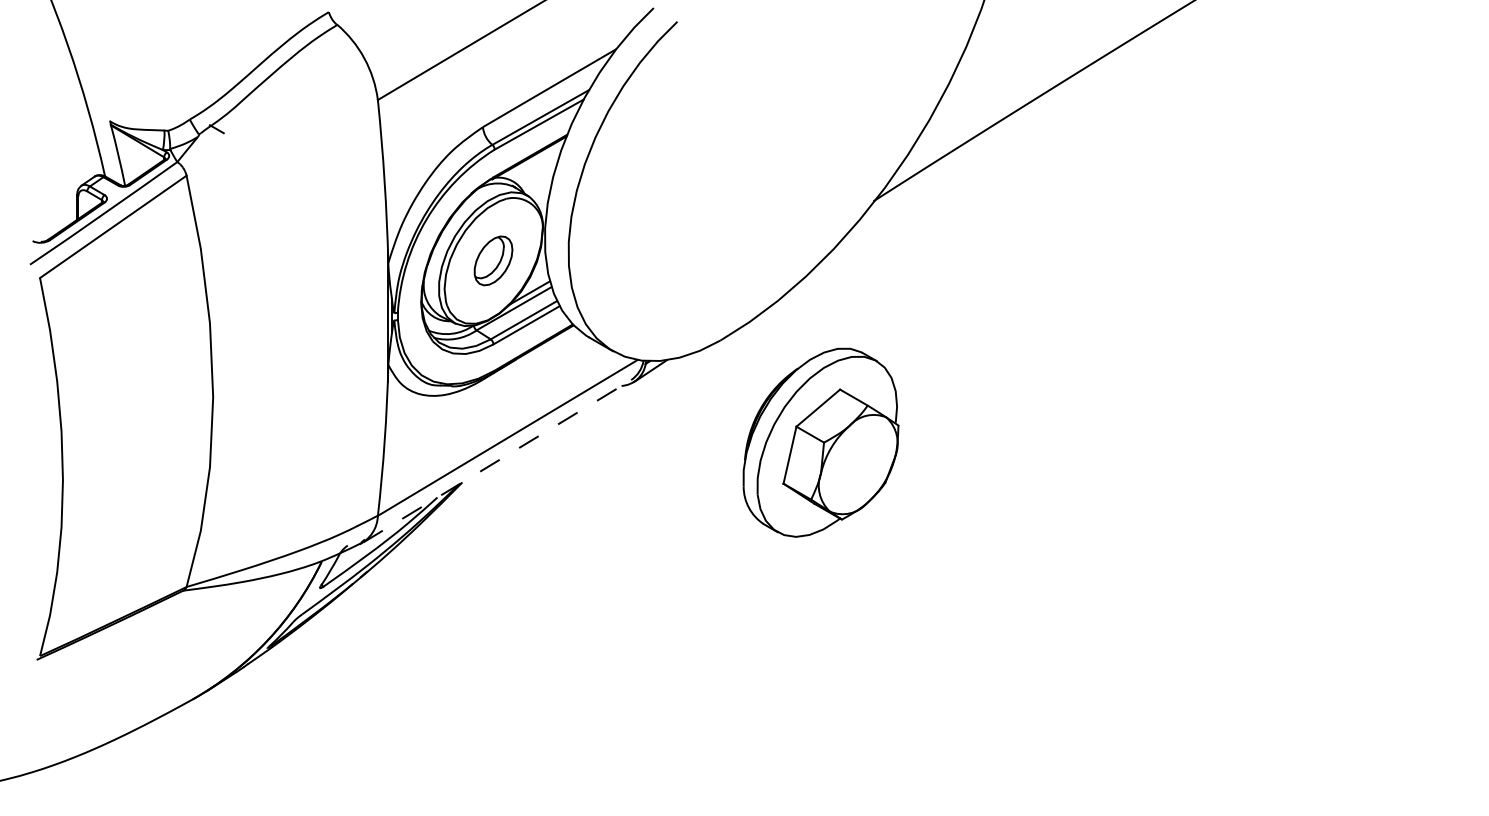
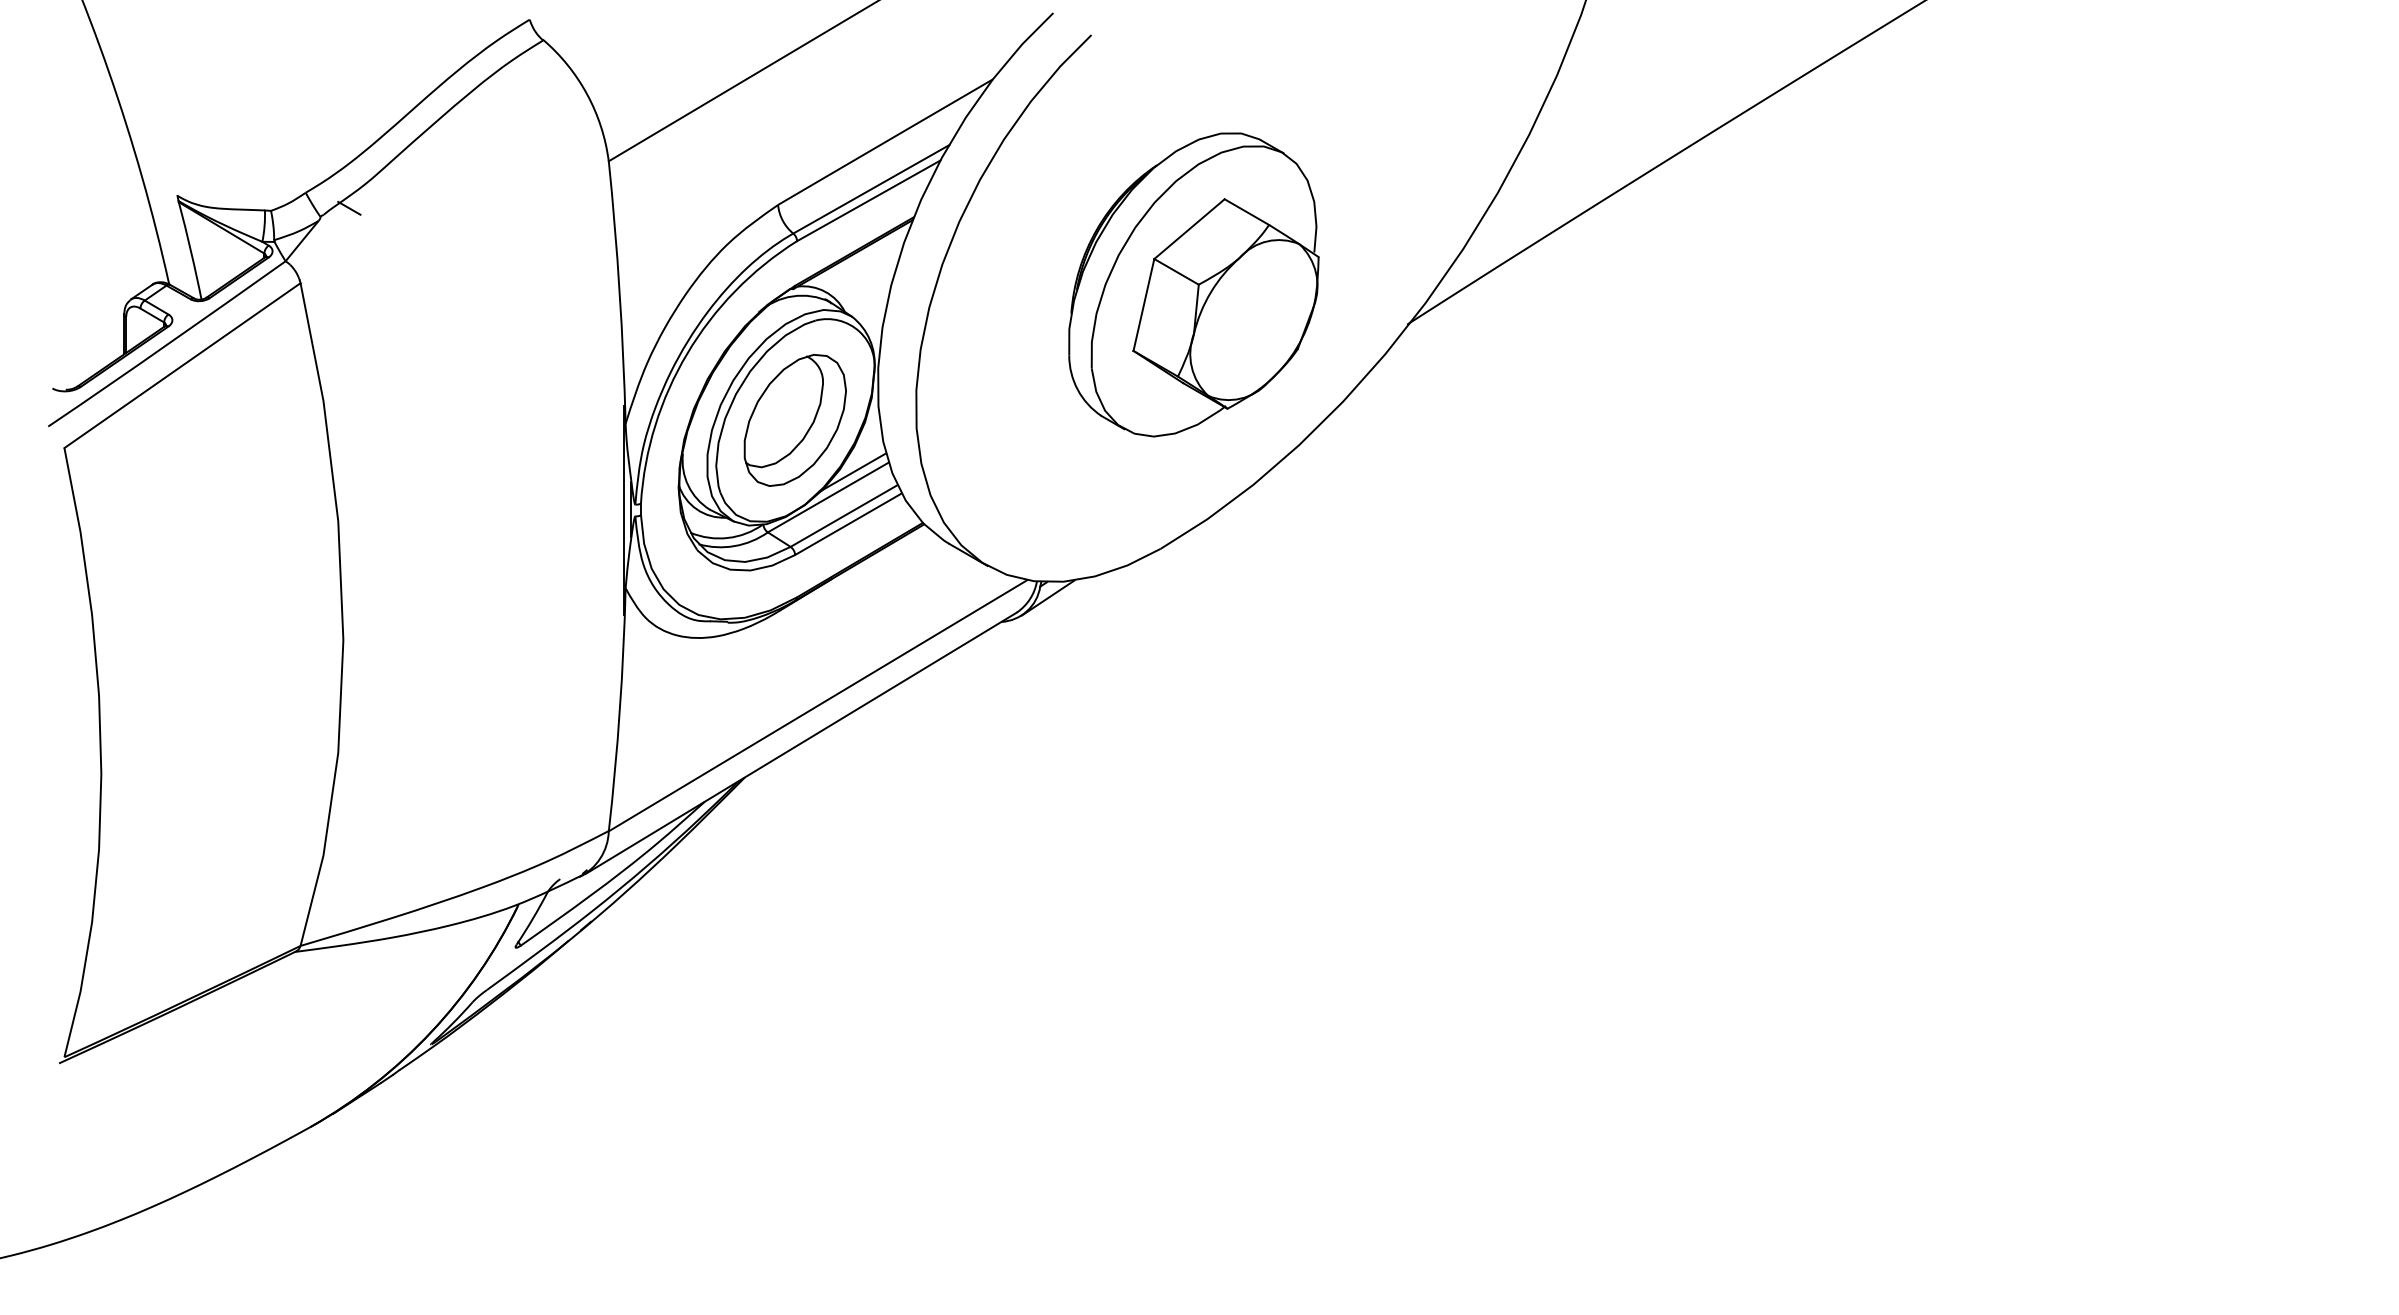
part: (493, 260) -> (795, 419), size x1.67
part: (820, 442) -> (1193, 284), moved
line: (497, 461) -> (801, 743), dashed -> solid

